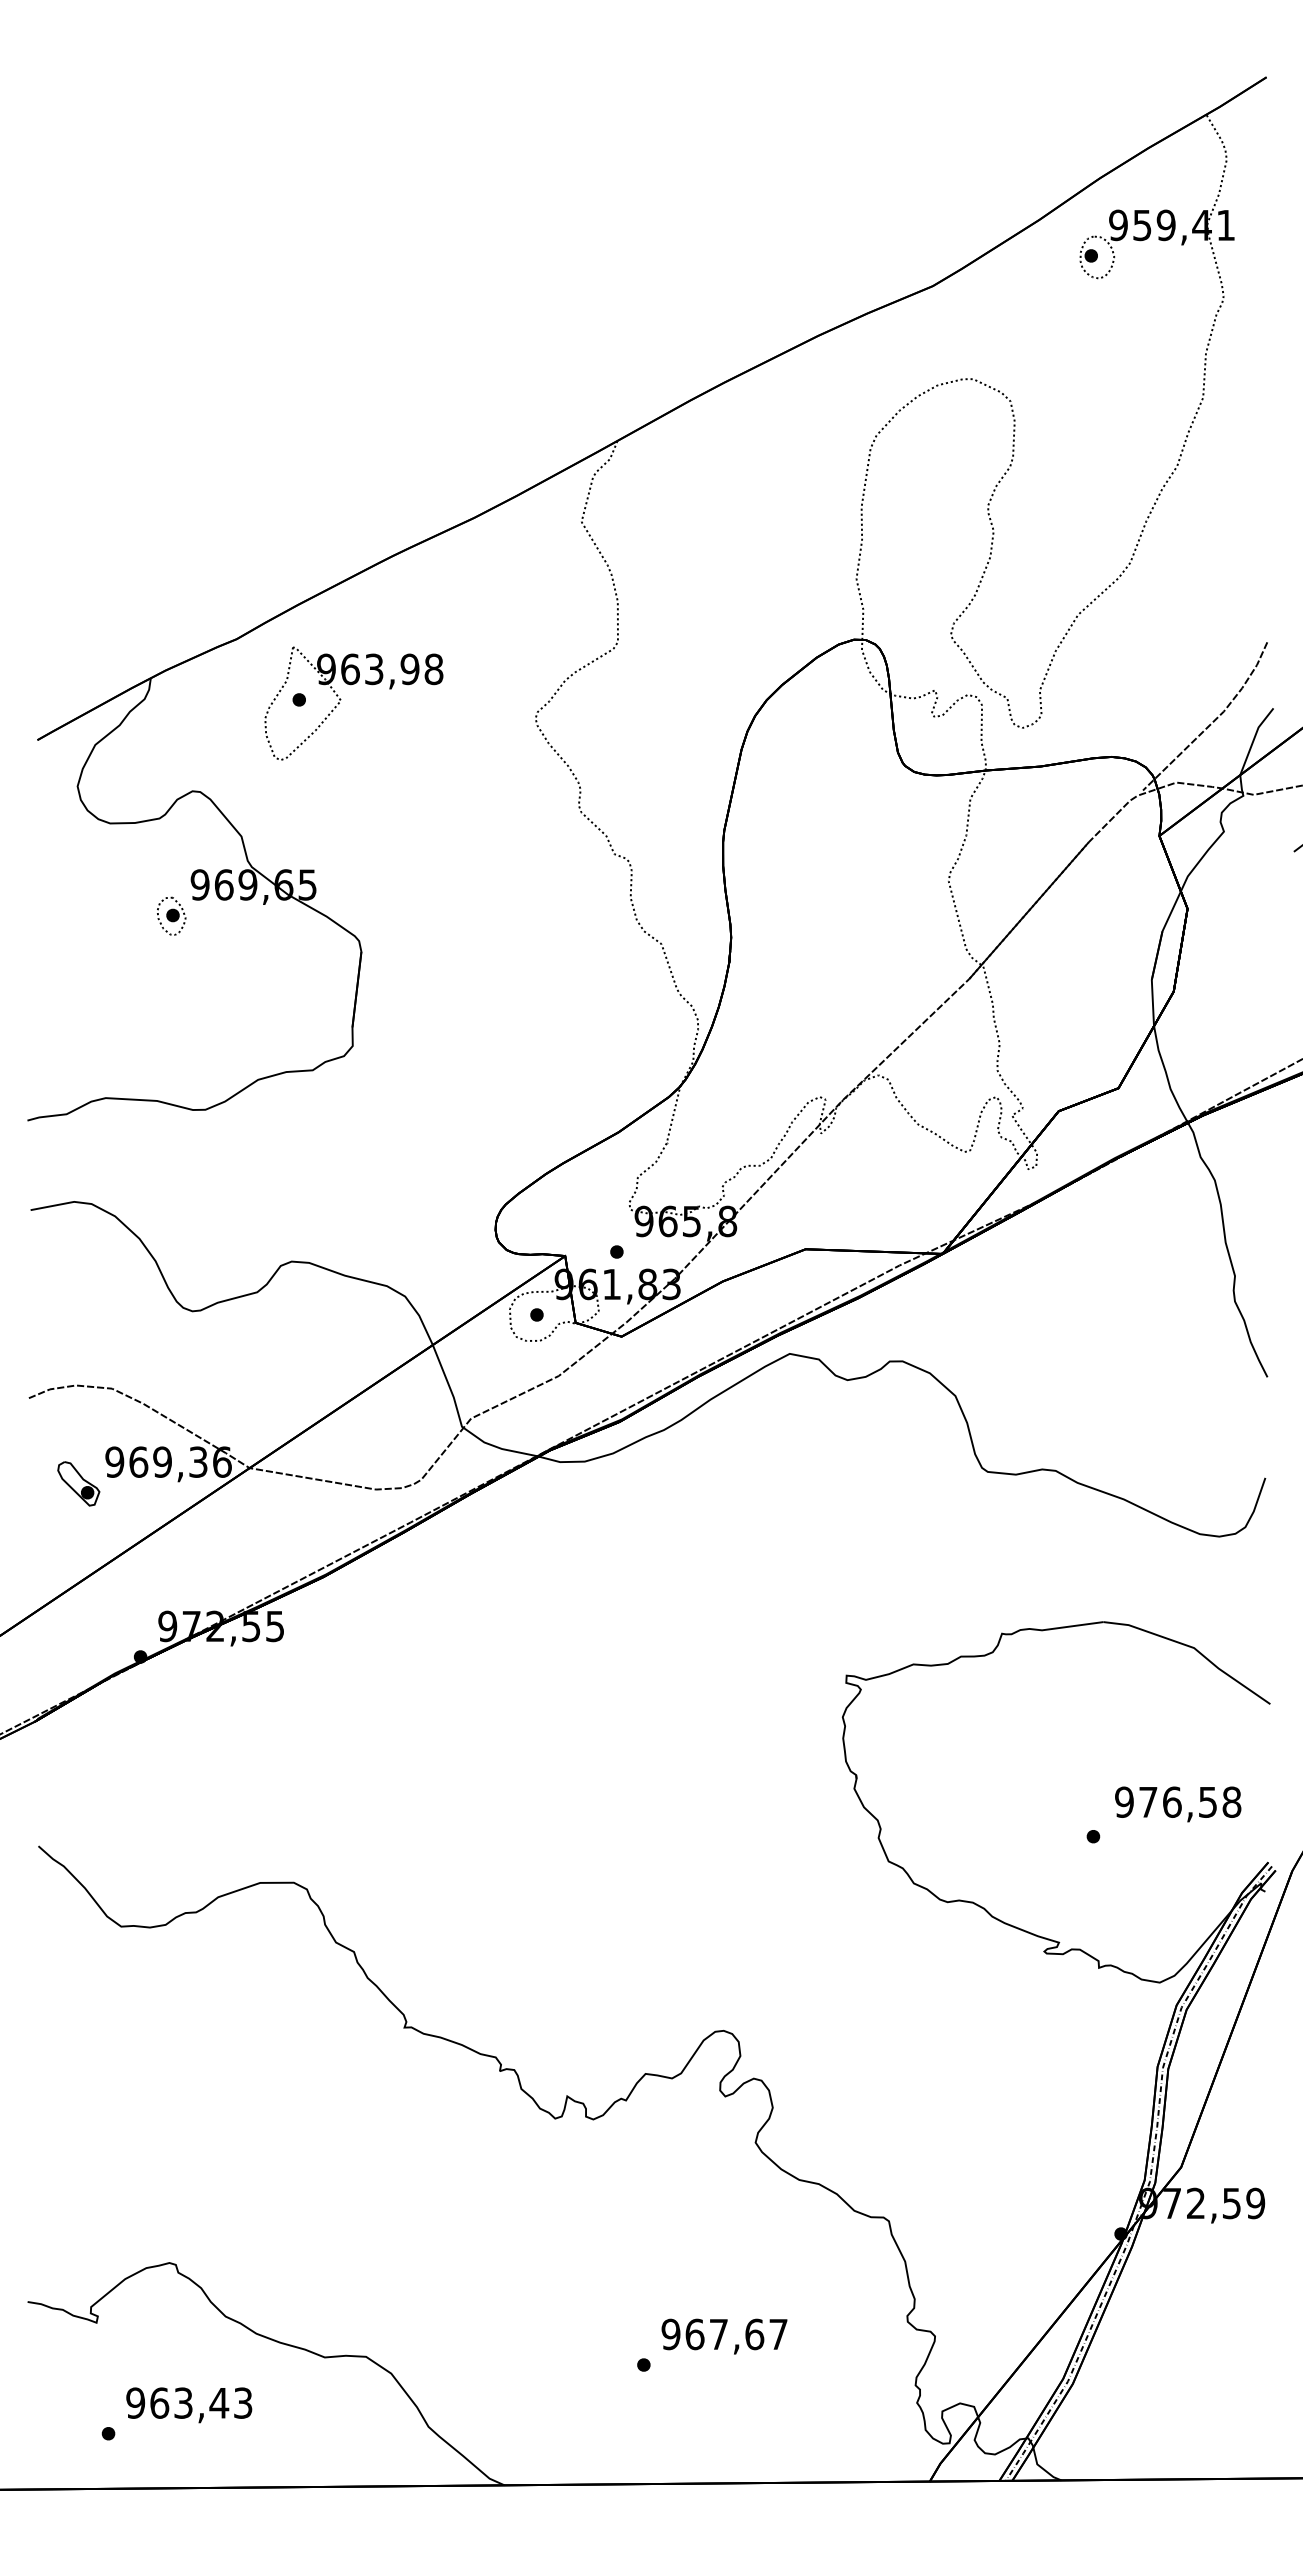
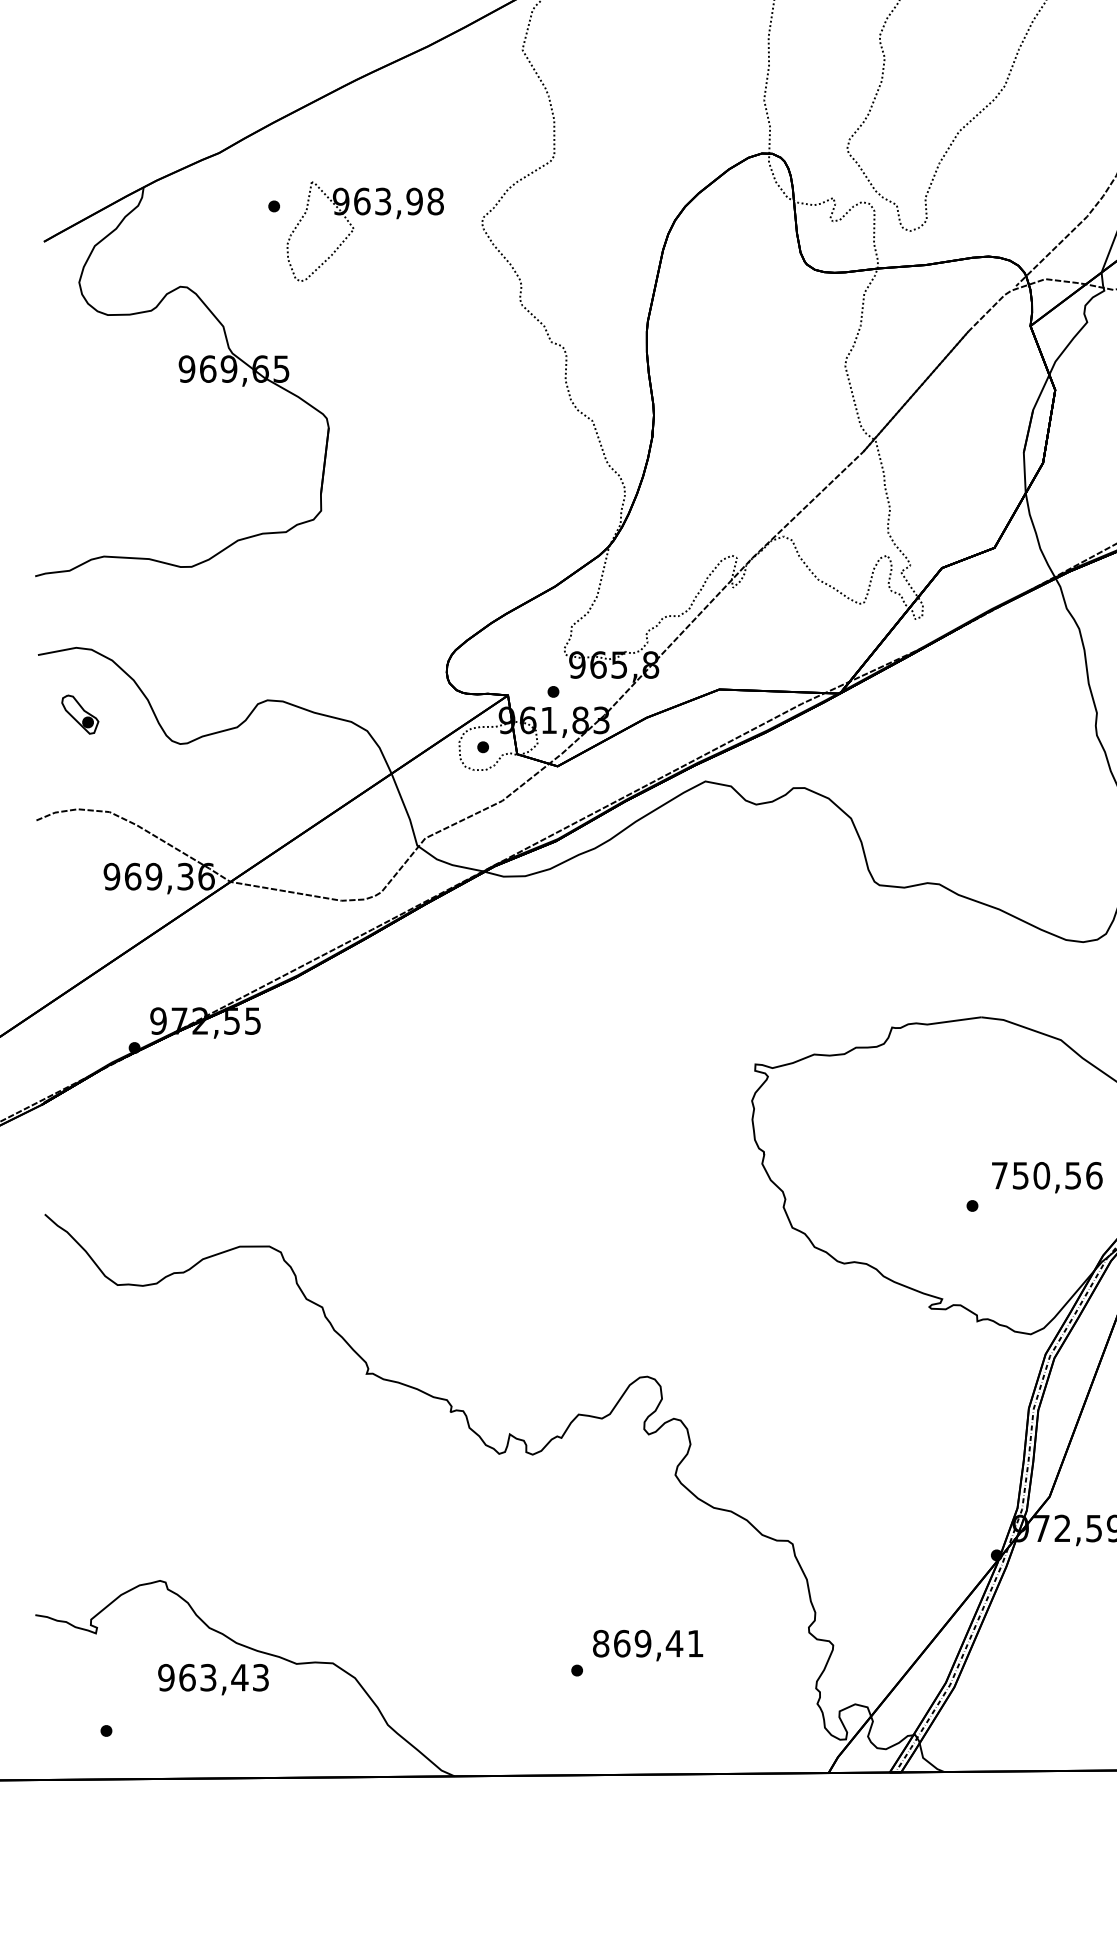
part: (341, 699) -> (354, 228), moved
part: (171, 915) -> (161, 396), removed
part: (78, 1483) -> (80, 714), moved
text: (1178, 1801) -> (1047, 1175), 976,58 -> 750,56
text: (724, 2334) -> (648, 1643), 967,67 -> 869,41
text: (189, 2405) -> (213, 1679), moved

